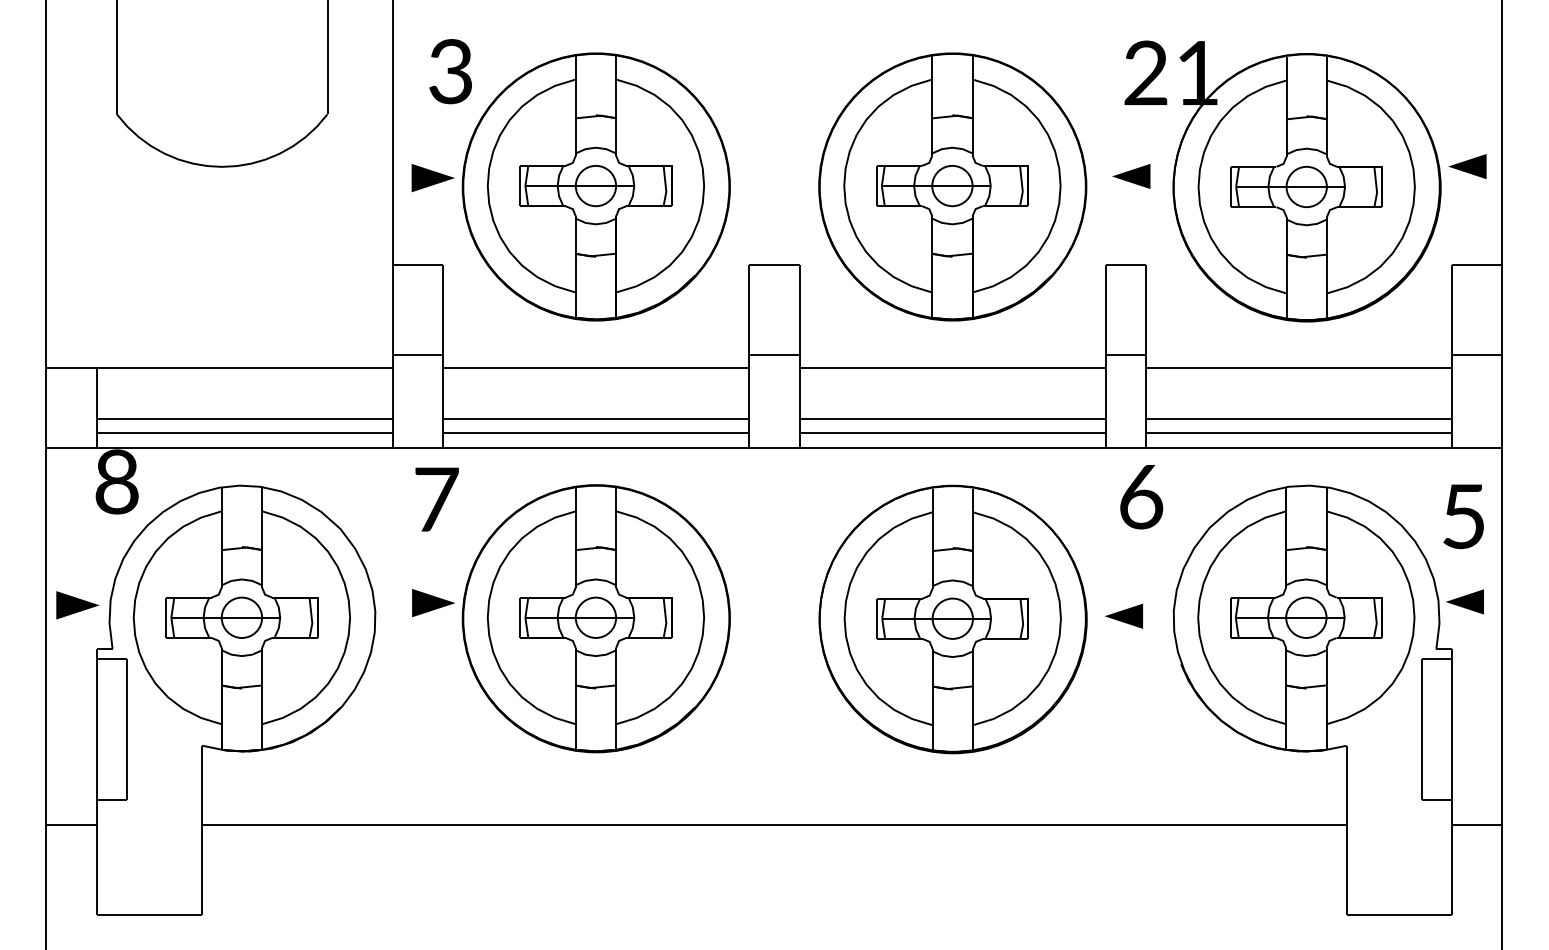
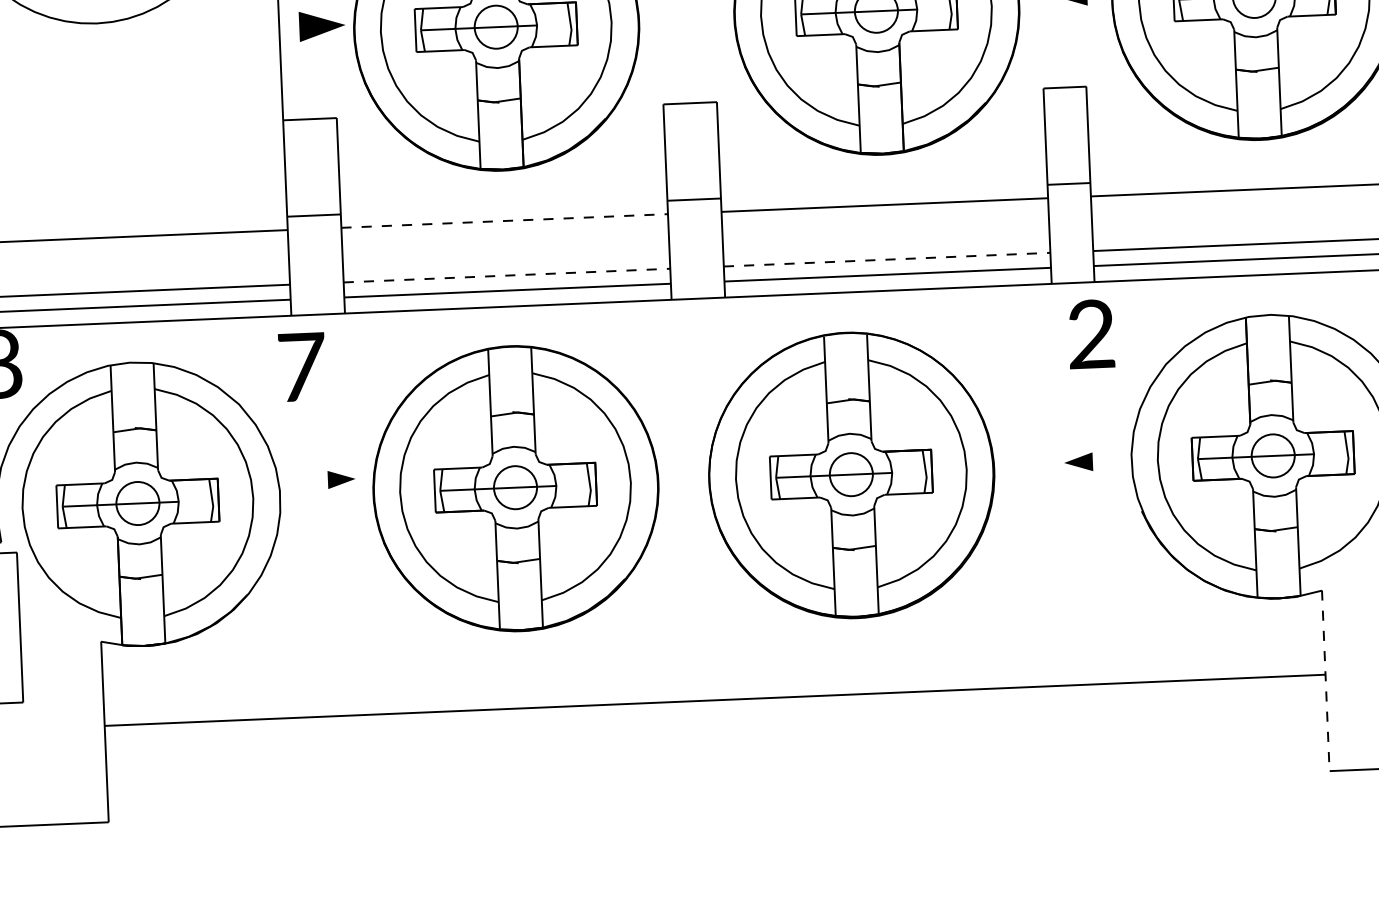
line: (596, 367) -> (504, 220), solid -> dashed
line: (596, 418) -> (507, 275), solid -> dashed
line: (953, 418) -> (887, 259), solid -> dashed
text: (1141, 496) -> (1091, 333), 6 -> 2
text: (436, 499) -> (301, 367), moved
part: (433, 603) -> (341, 479), size x0.6
part: (1123, 615) -> (1078, 461), size x0.7
part: (952, 619) -> (851, 475), moved
line: (1346, 830) -> (1325, 681), solid -> dashed

